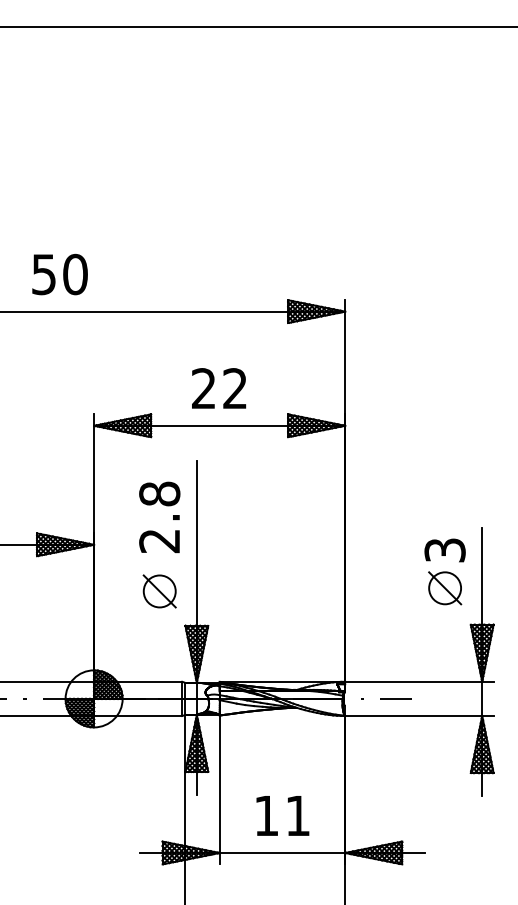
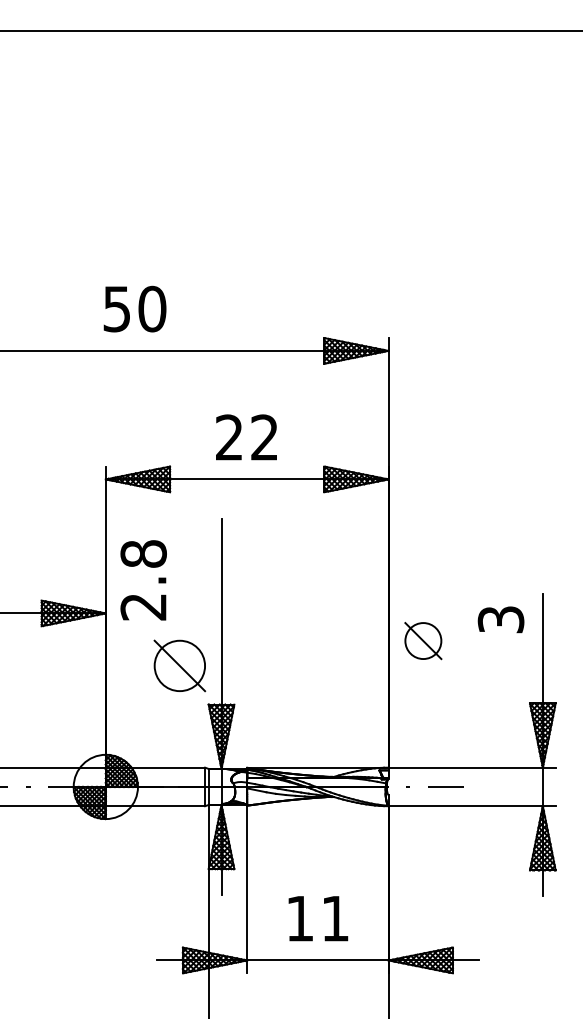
text: (59, 274) -> (134, 309), moved
text: (159, 517) -> (143, 580), moved
part: (445, 588) -> (423, 641), moved
part: (159, 591) -> (179, 666), size x1.4

